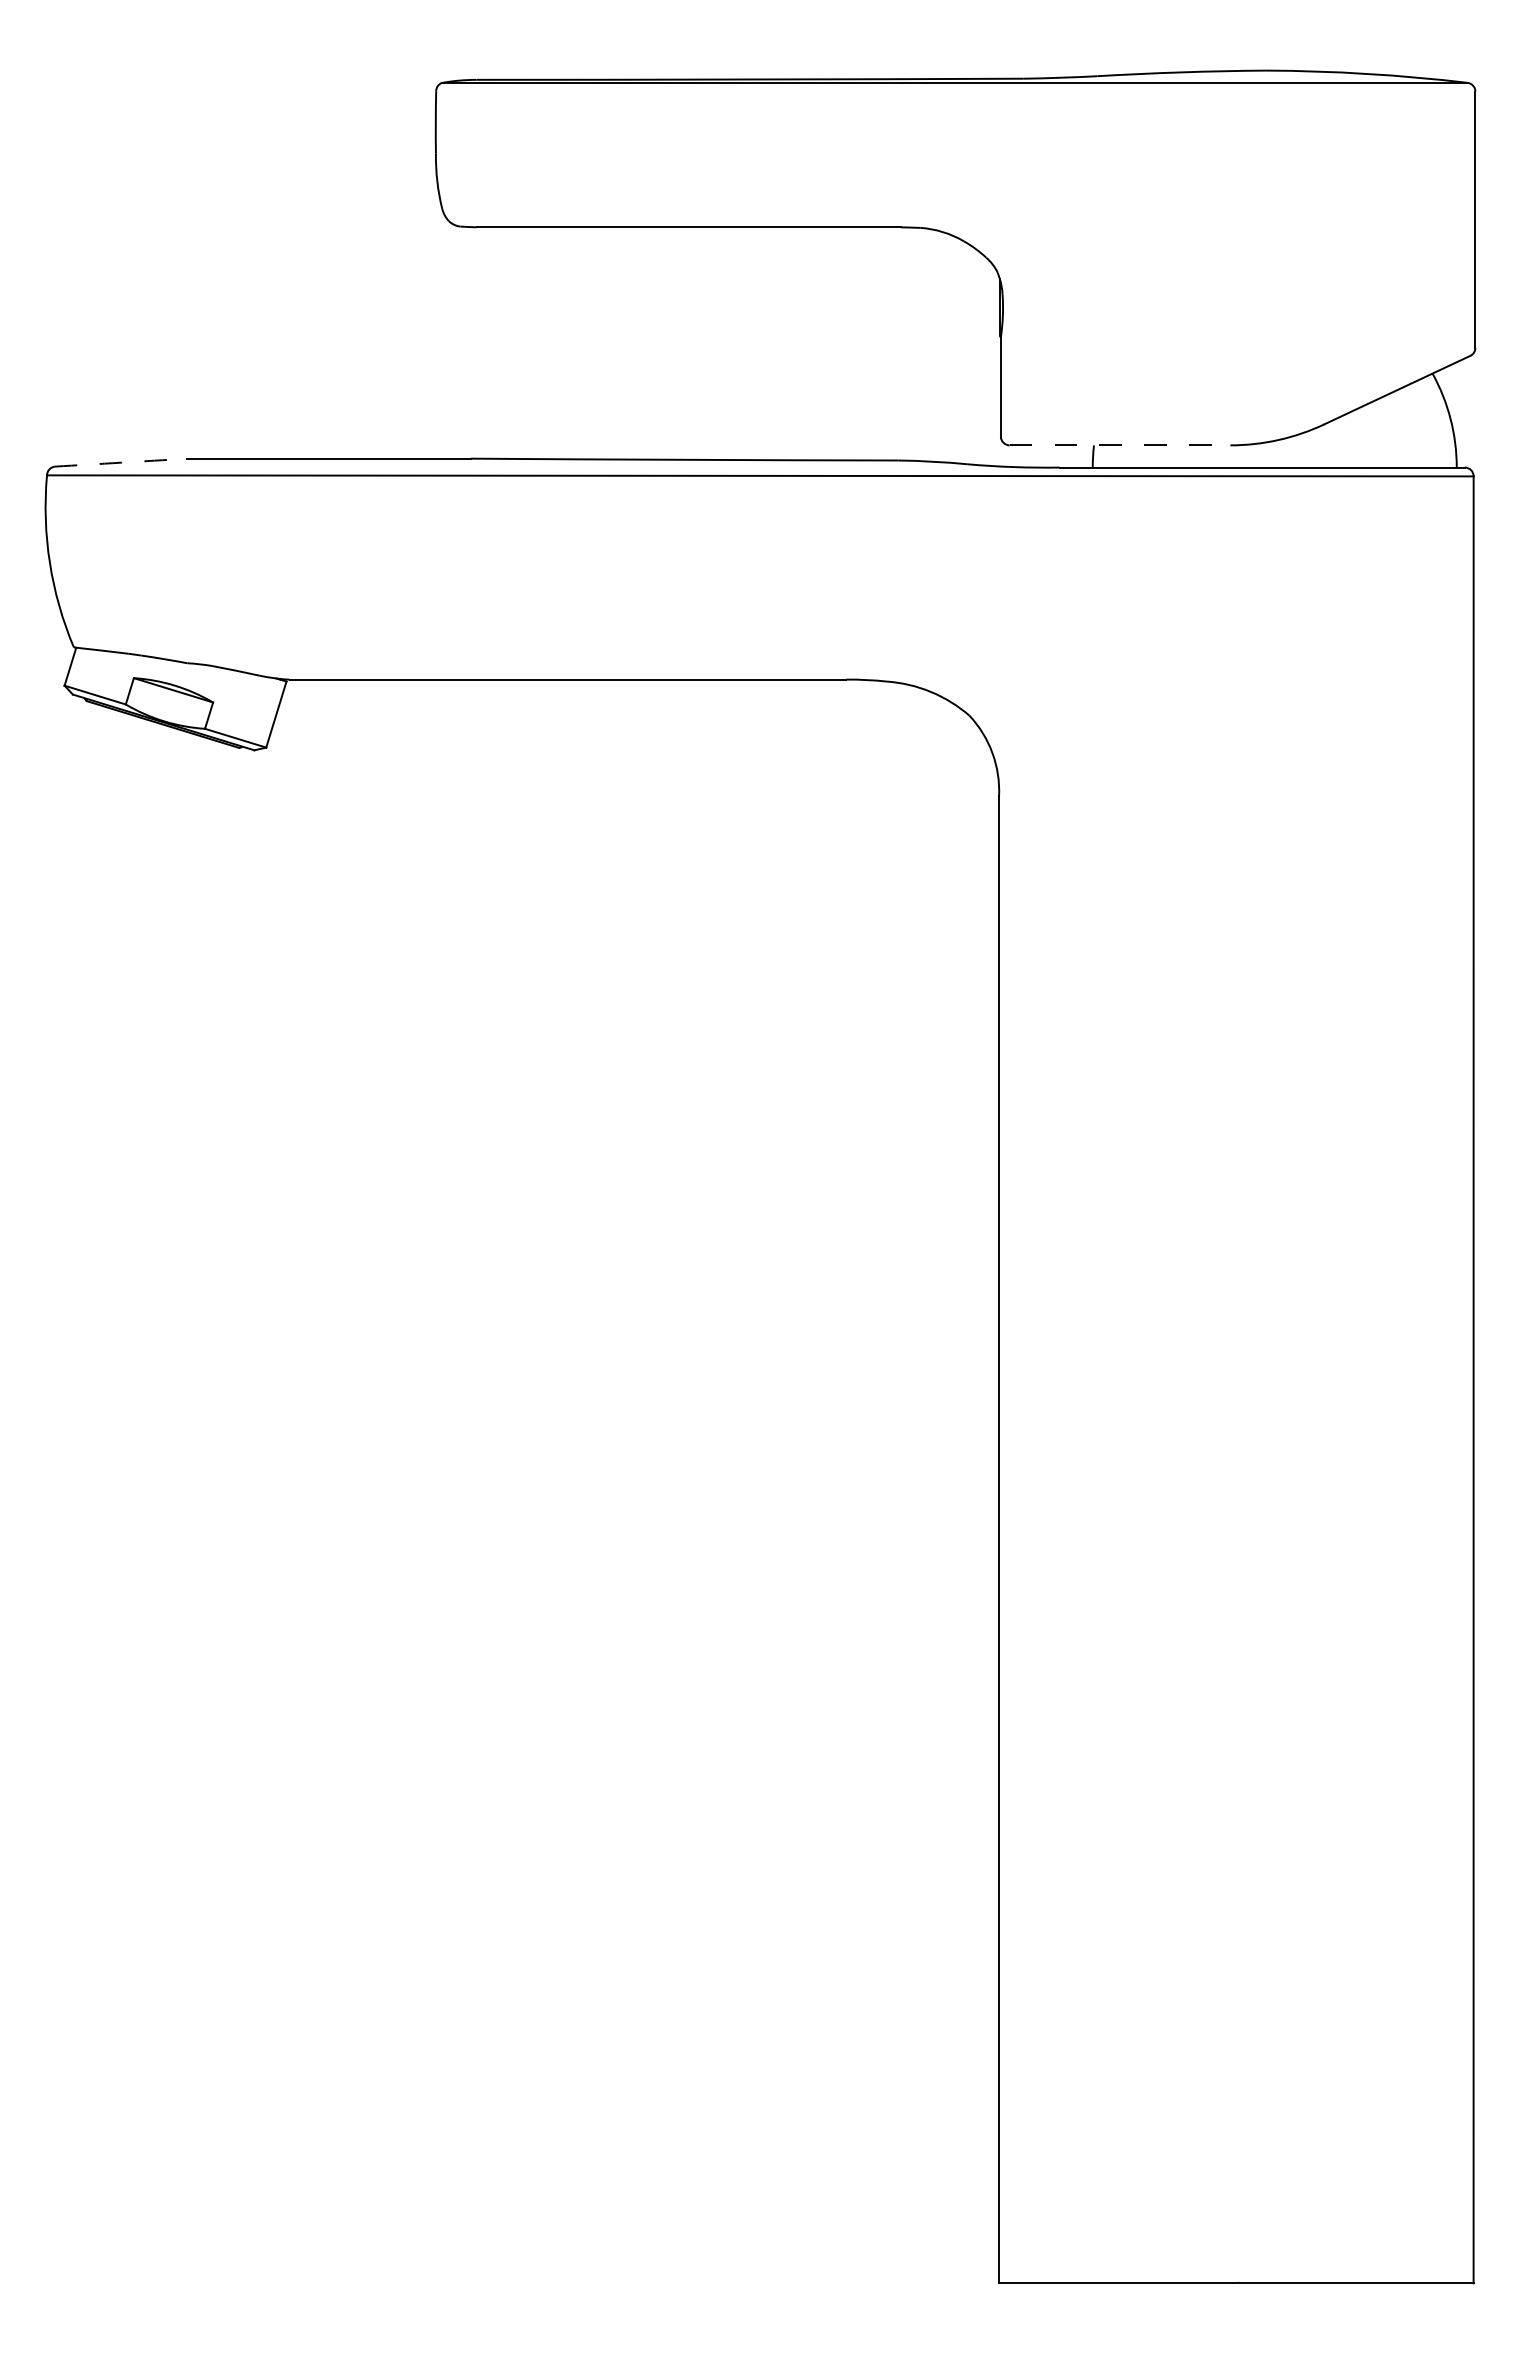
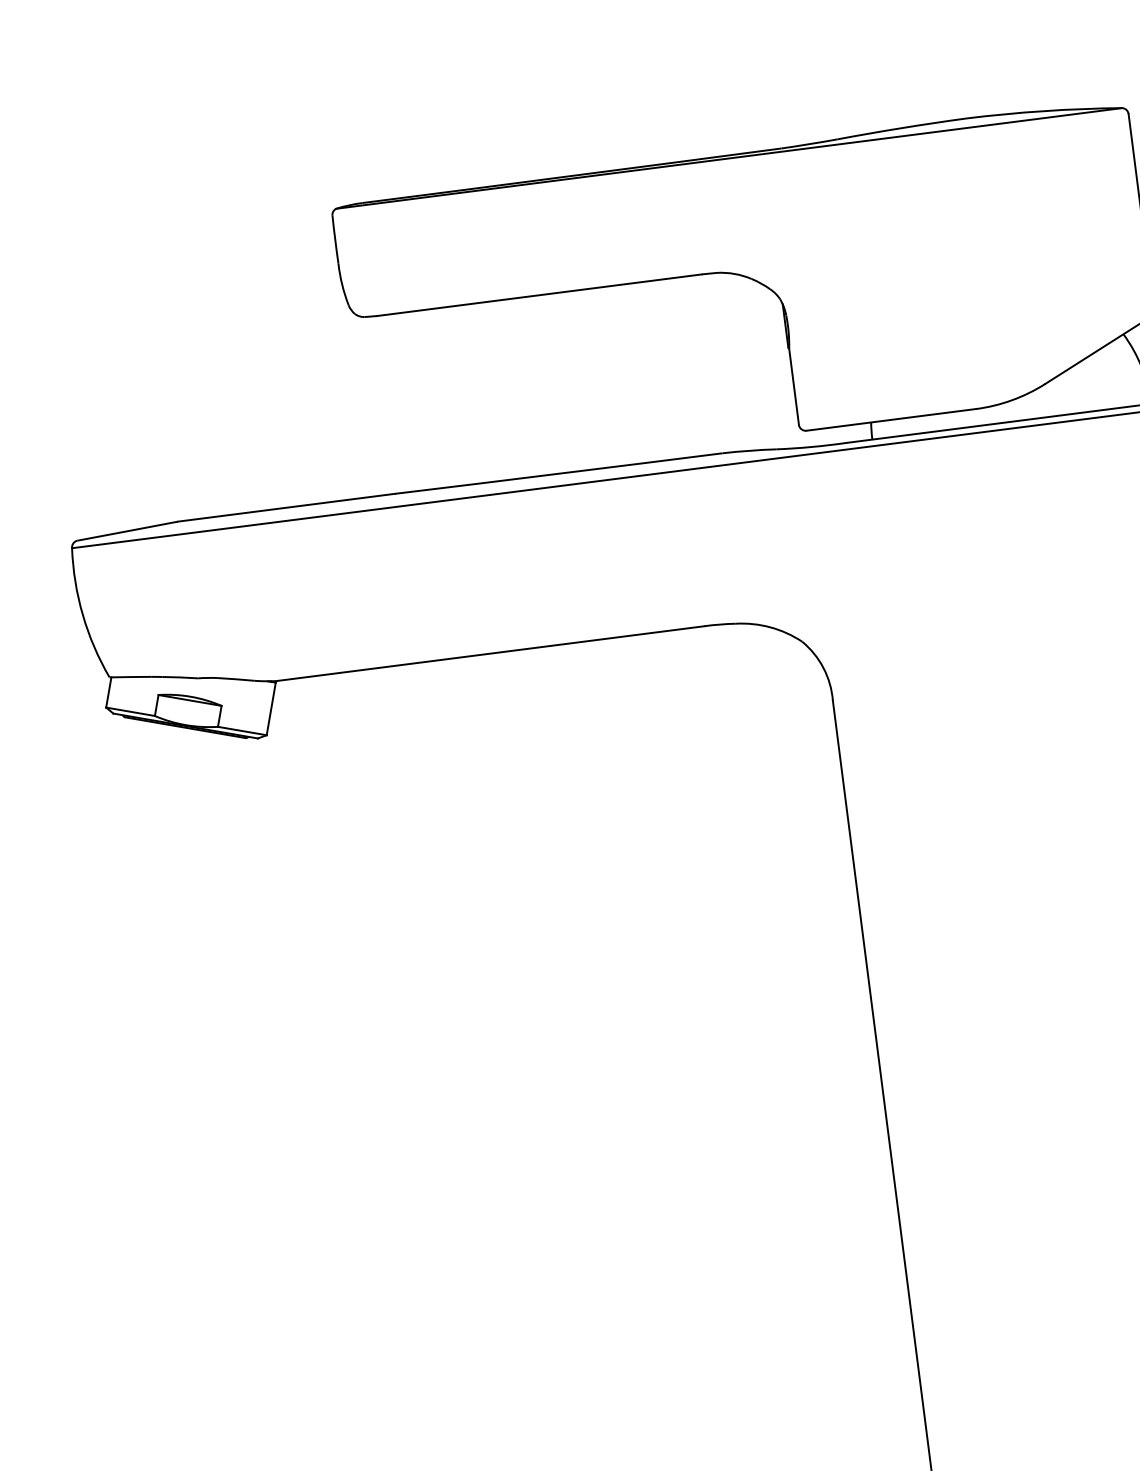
line: (1120, 445) -> (891, 419), dashed -> solid
arc: (121, 462) -> (127, 531), dashed -> solid

